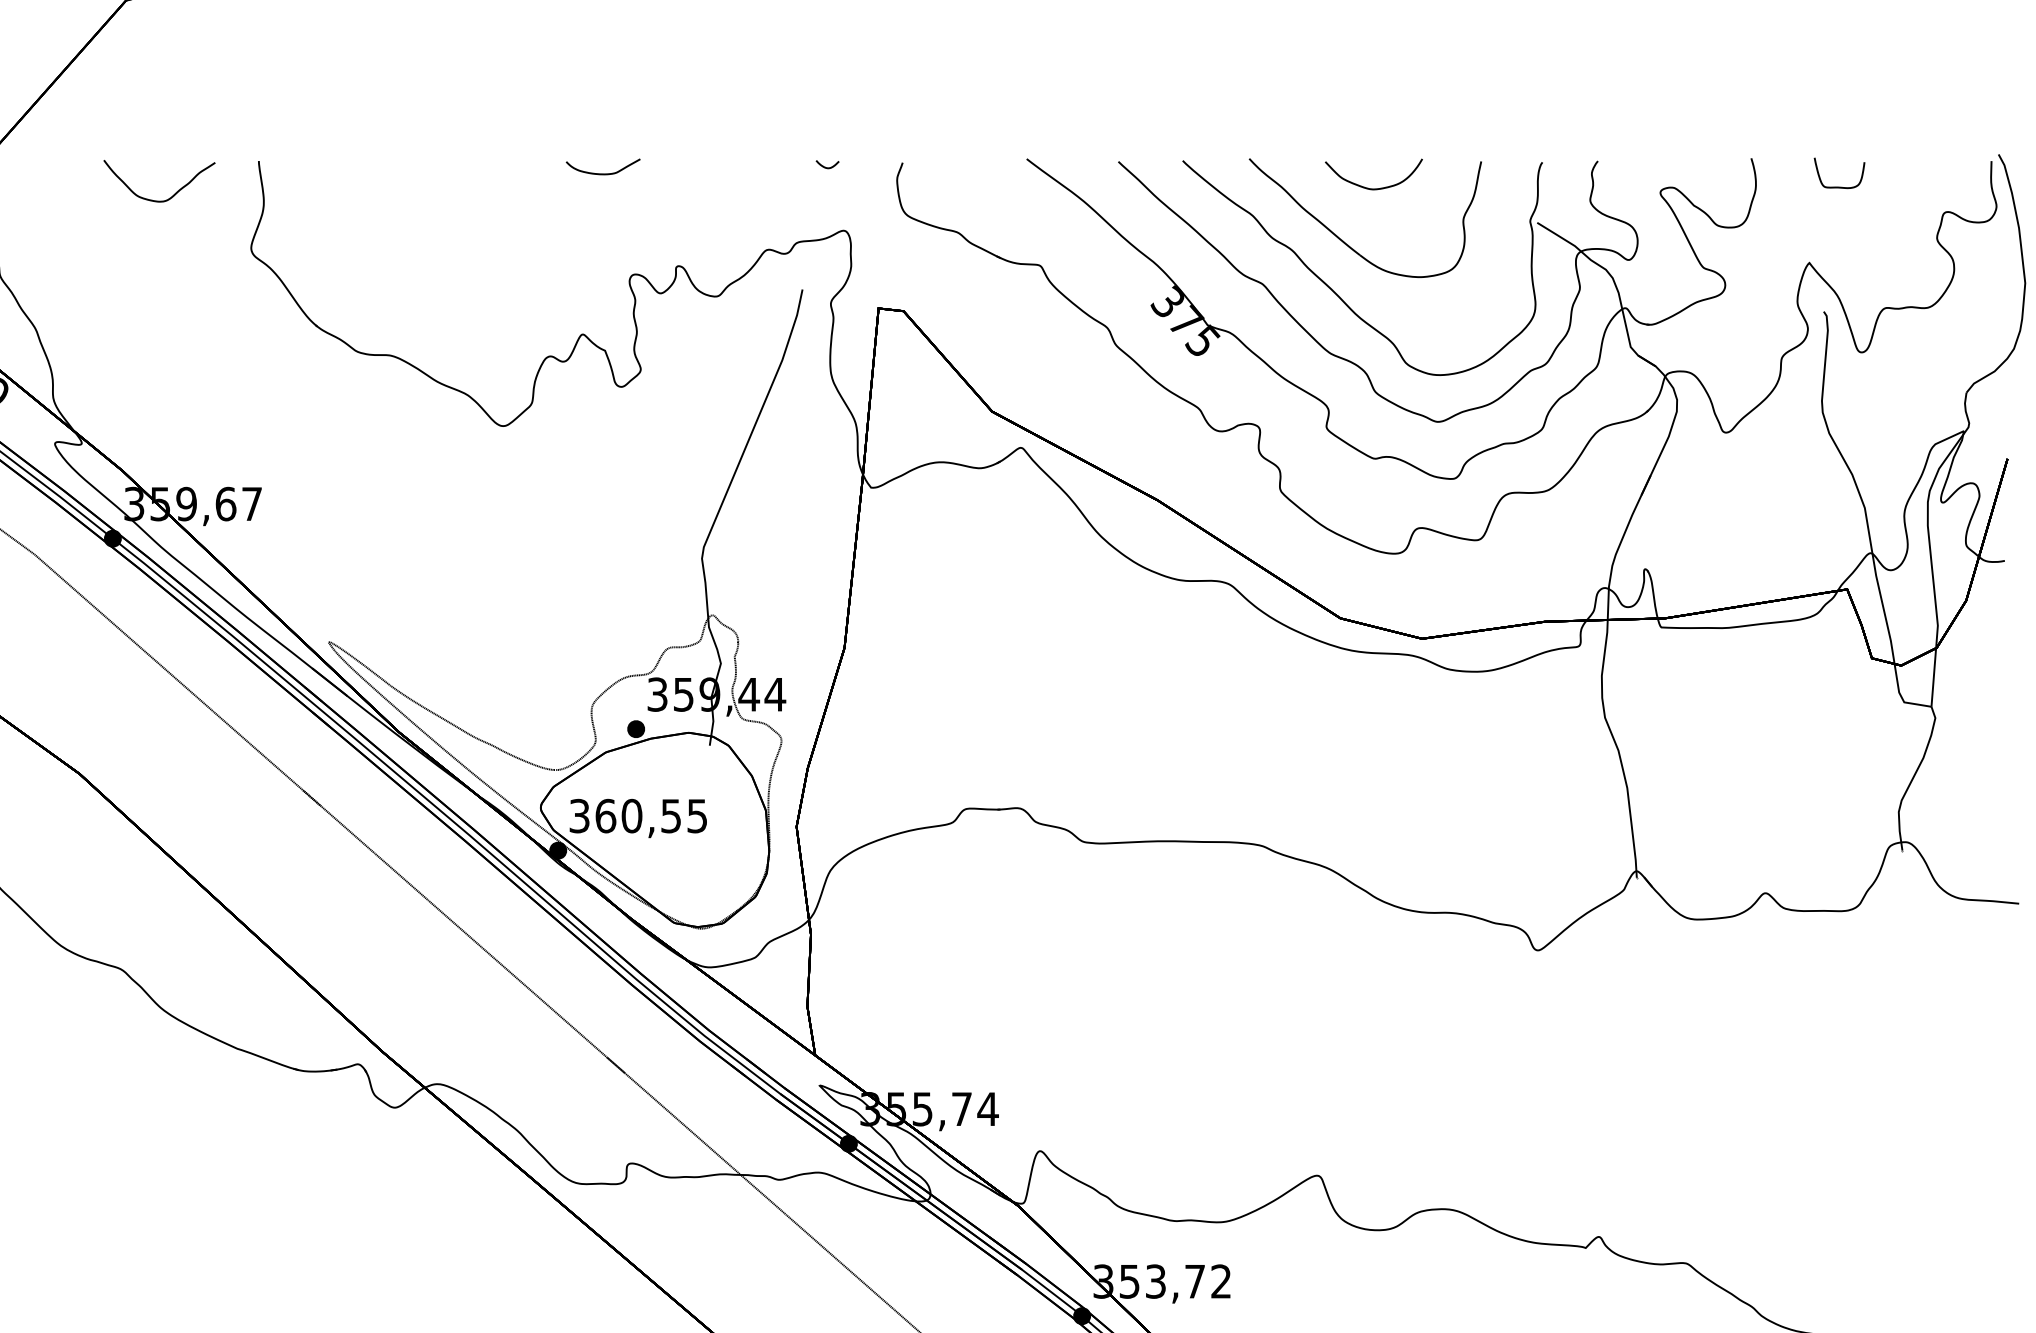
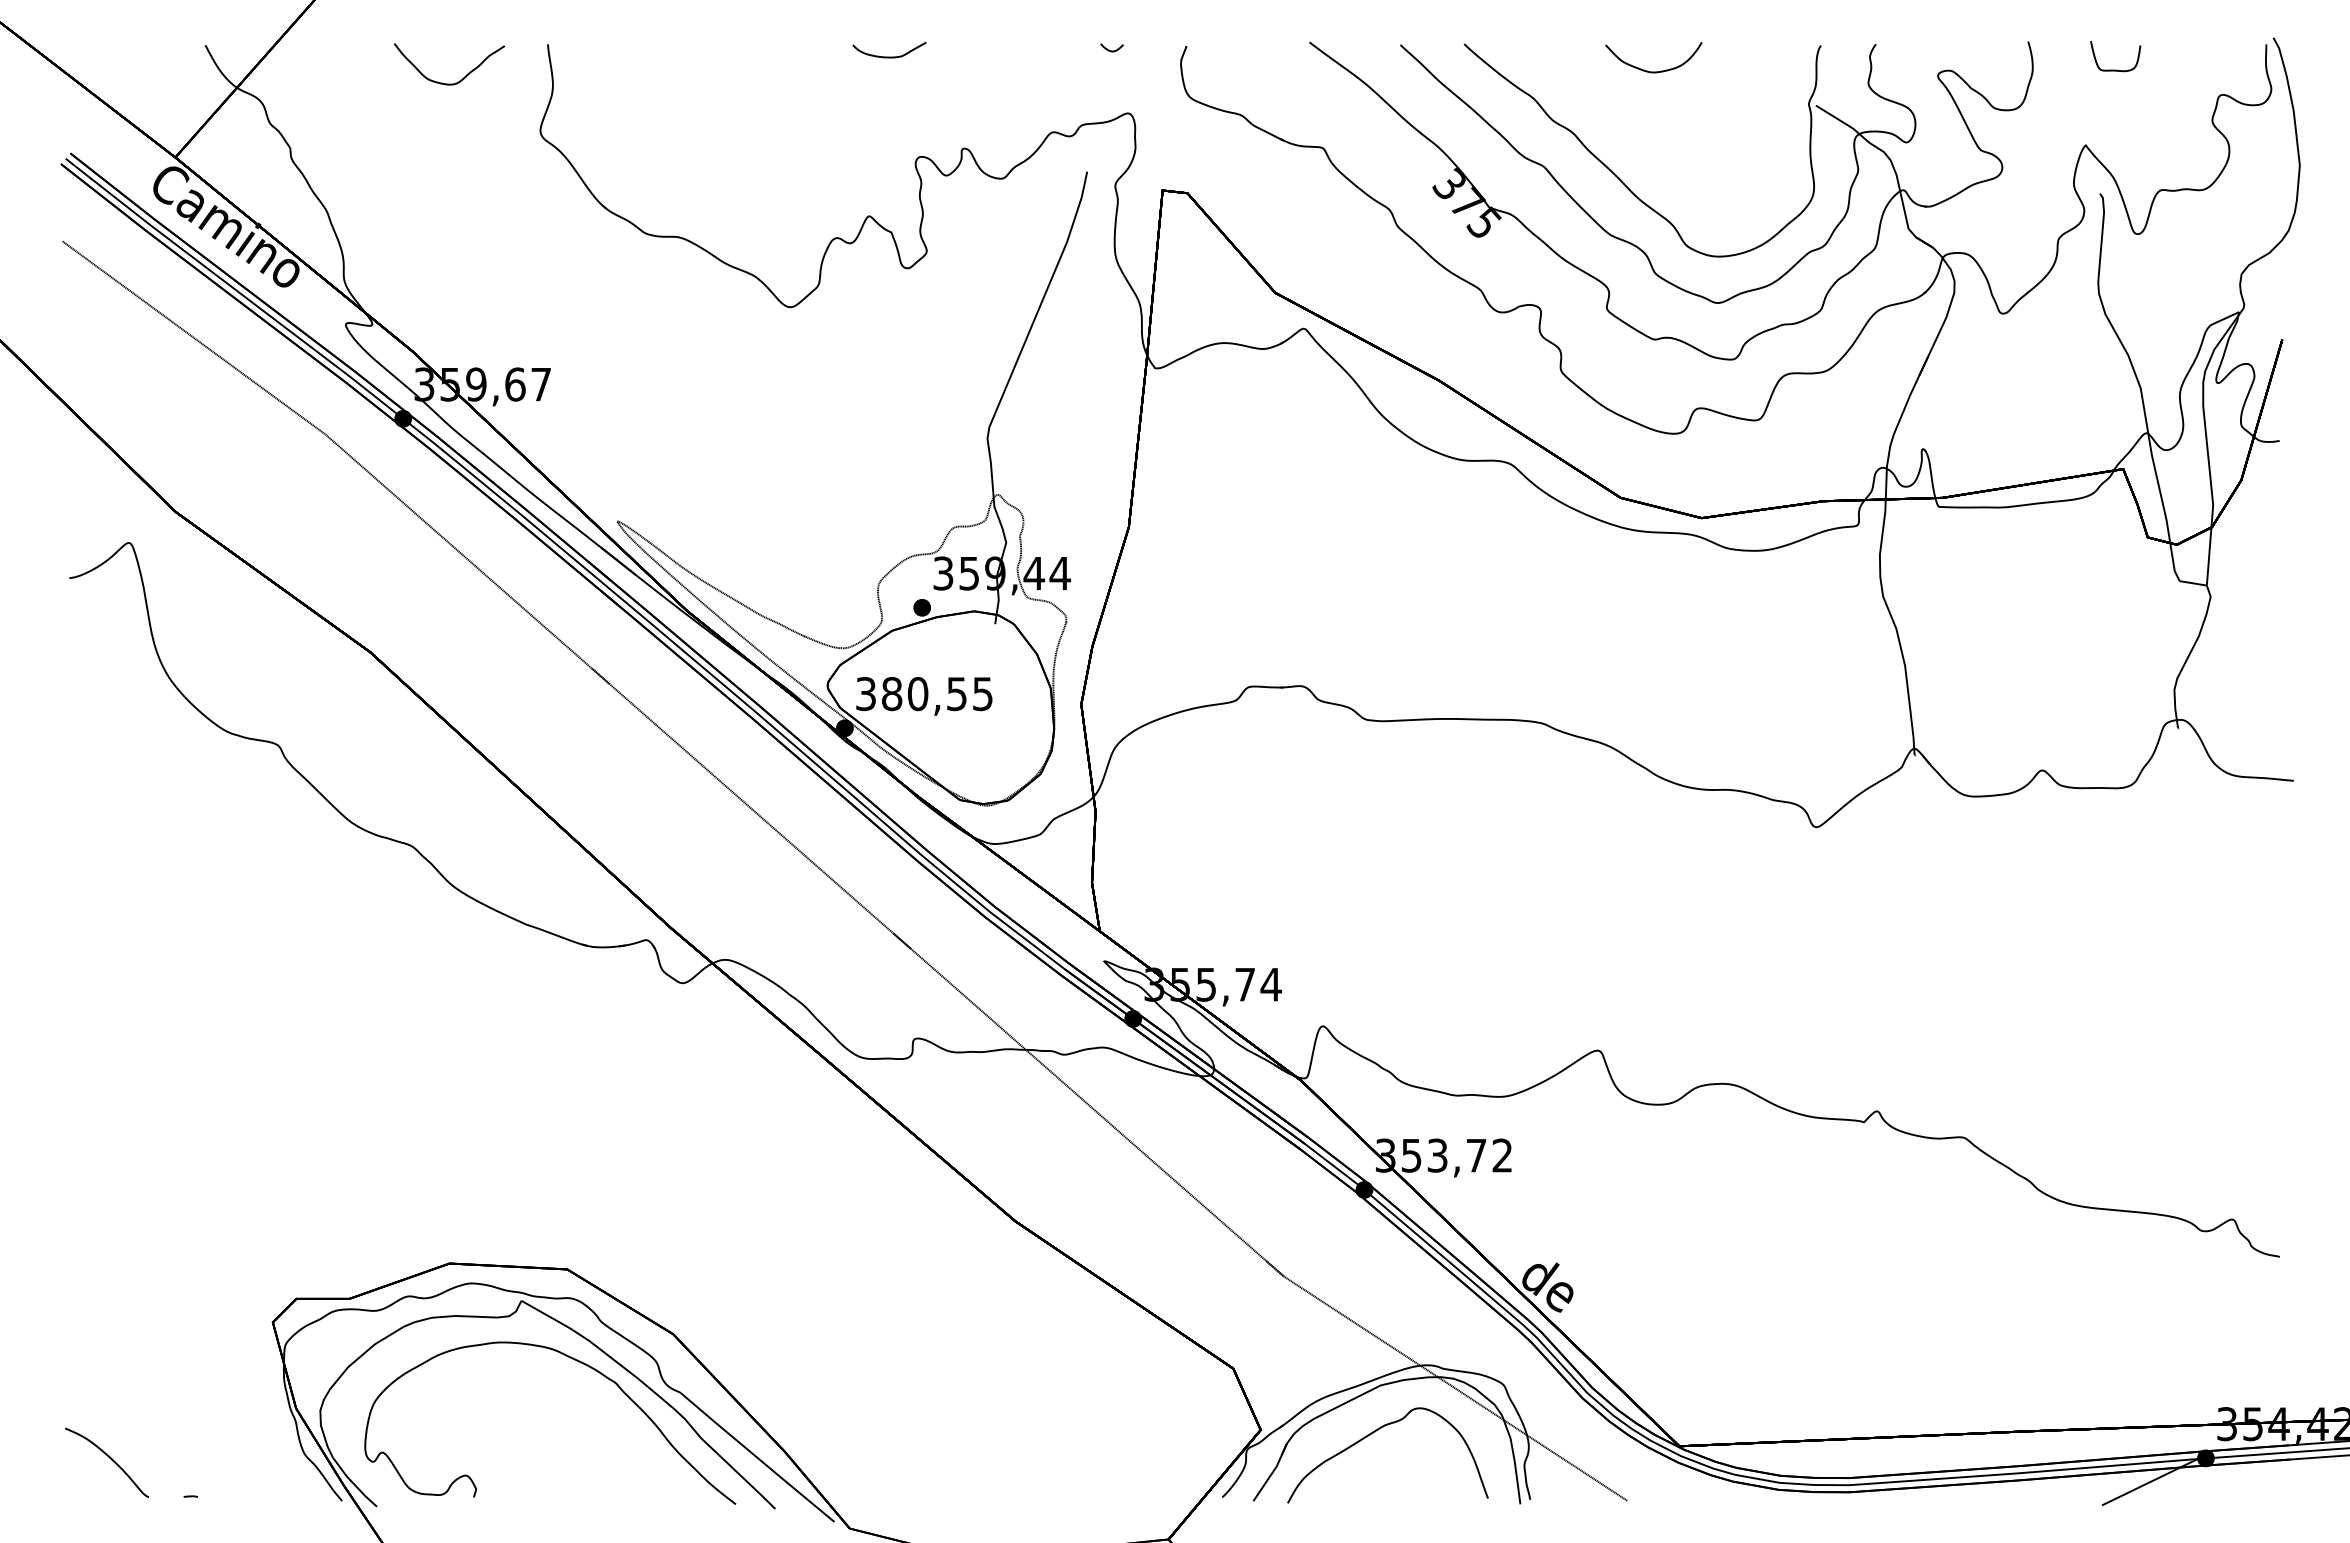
part: (1345, 241) -> (1625, 124), removed
text: (606, 815) -> (892, 693), 360,55 -> 380,55

